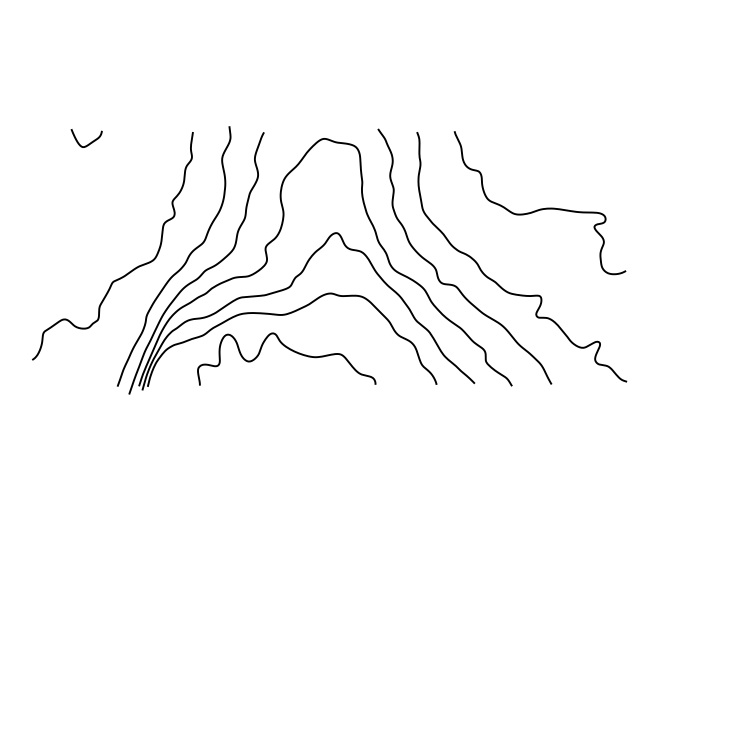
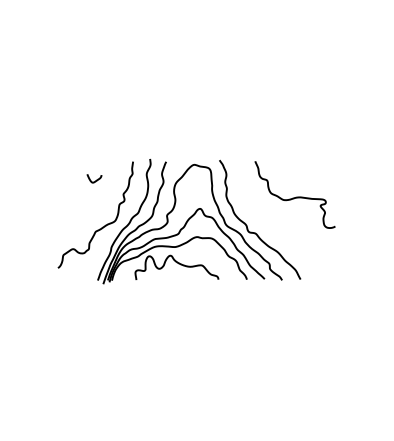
curve: (91, 140) -> (96, 179), moved
curve: (495, 279) -> (274, 230), removed

